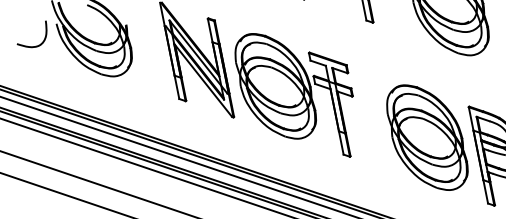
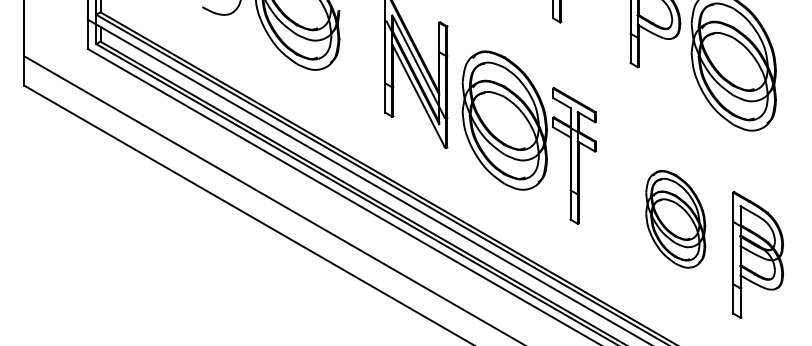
part: (427, 137) -> (675, 219), size x0.7

